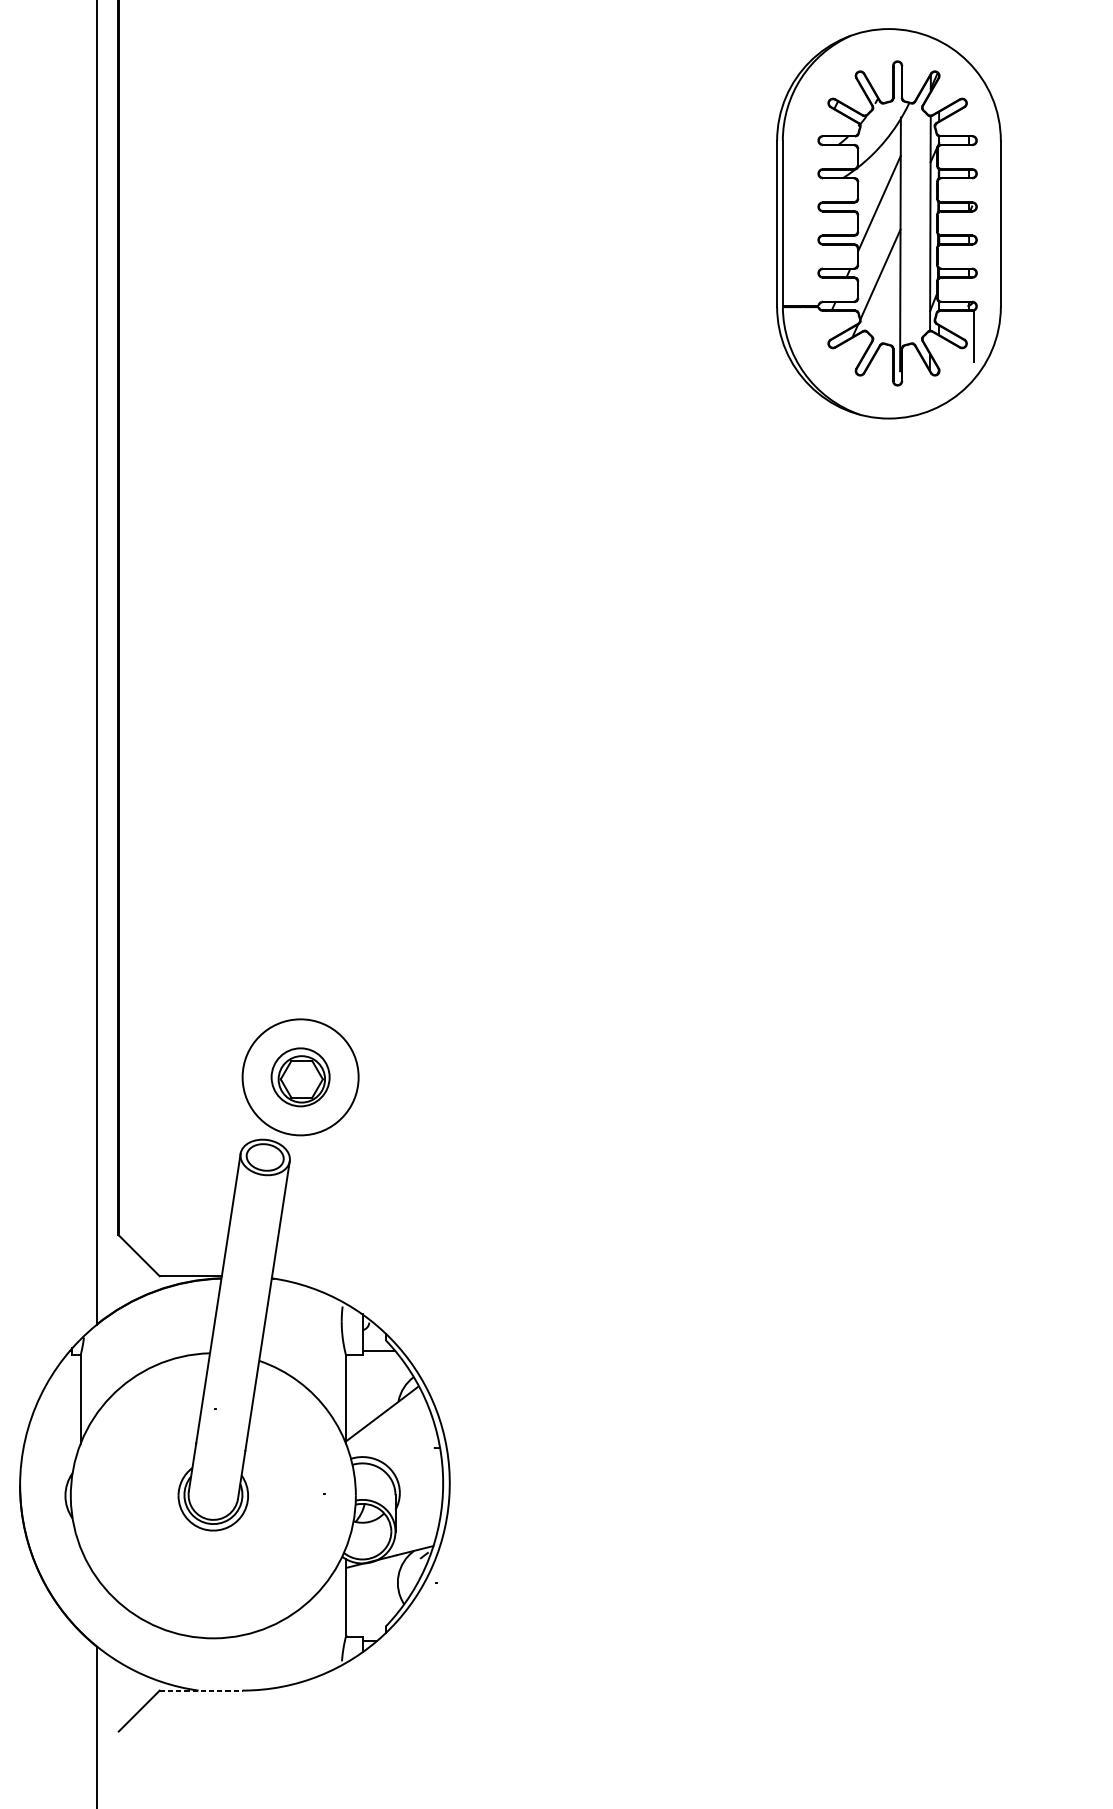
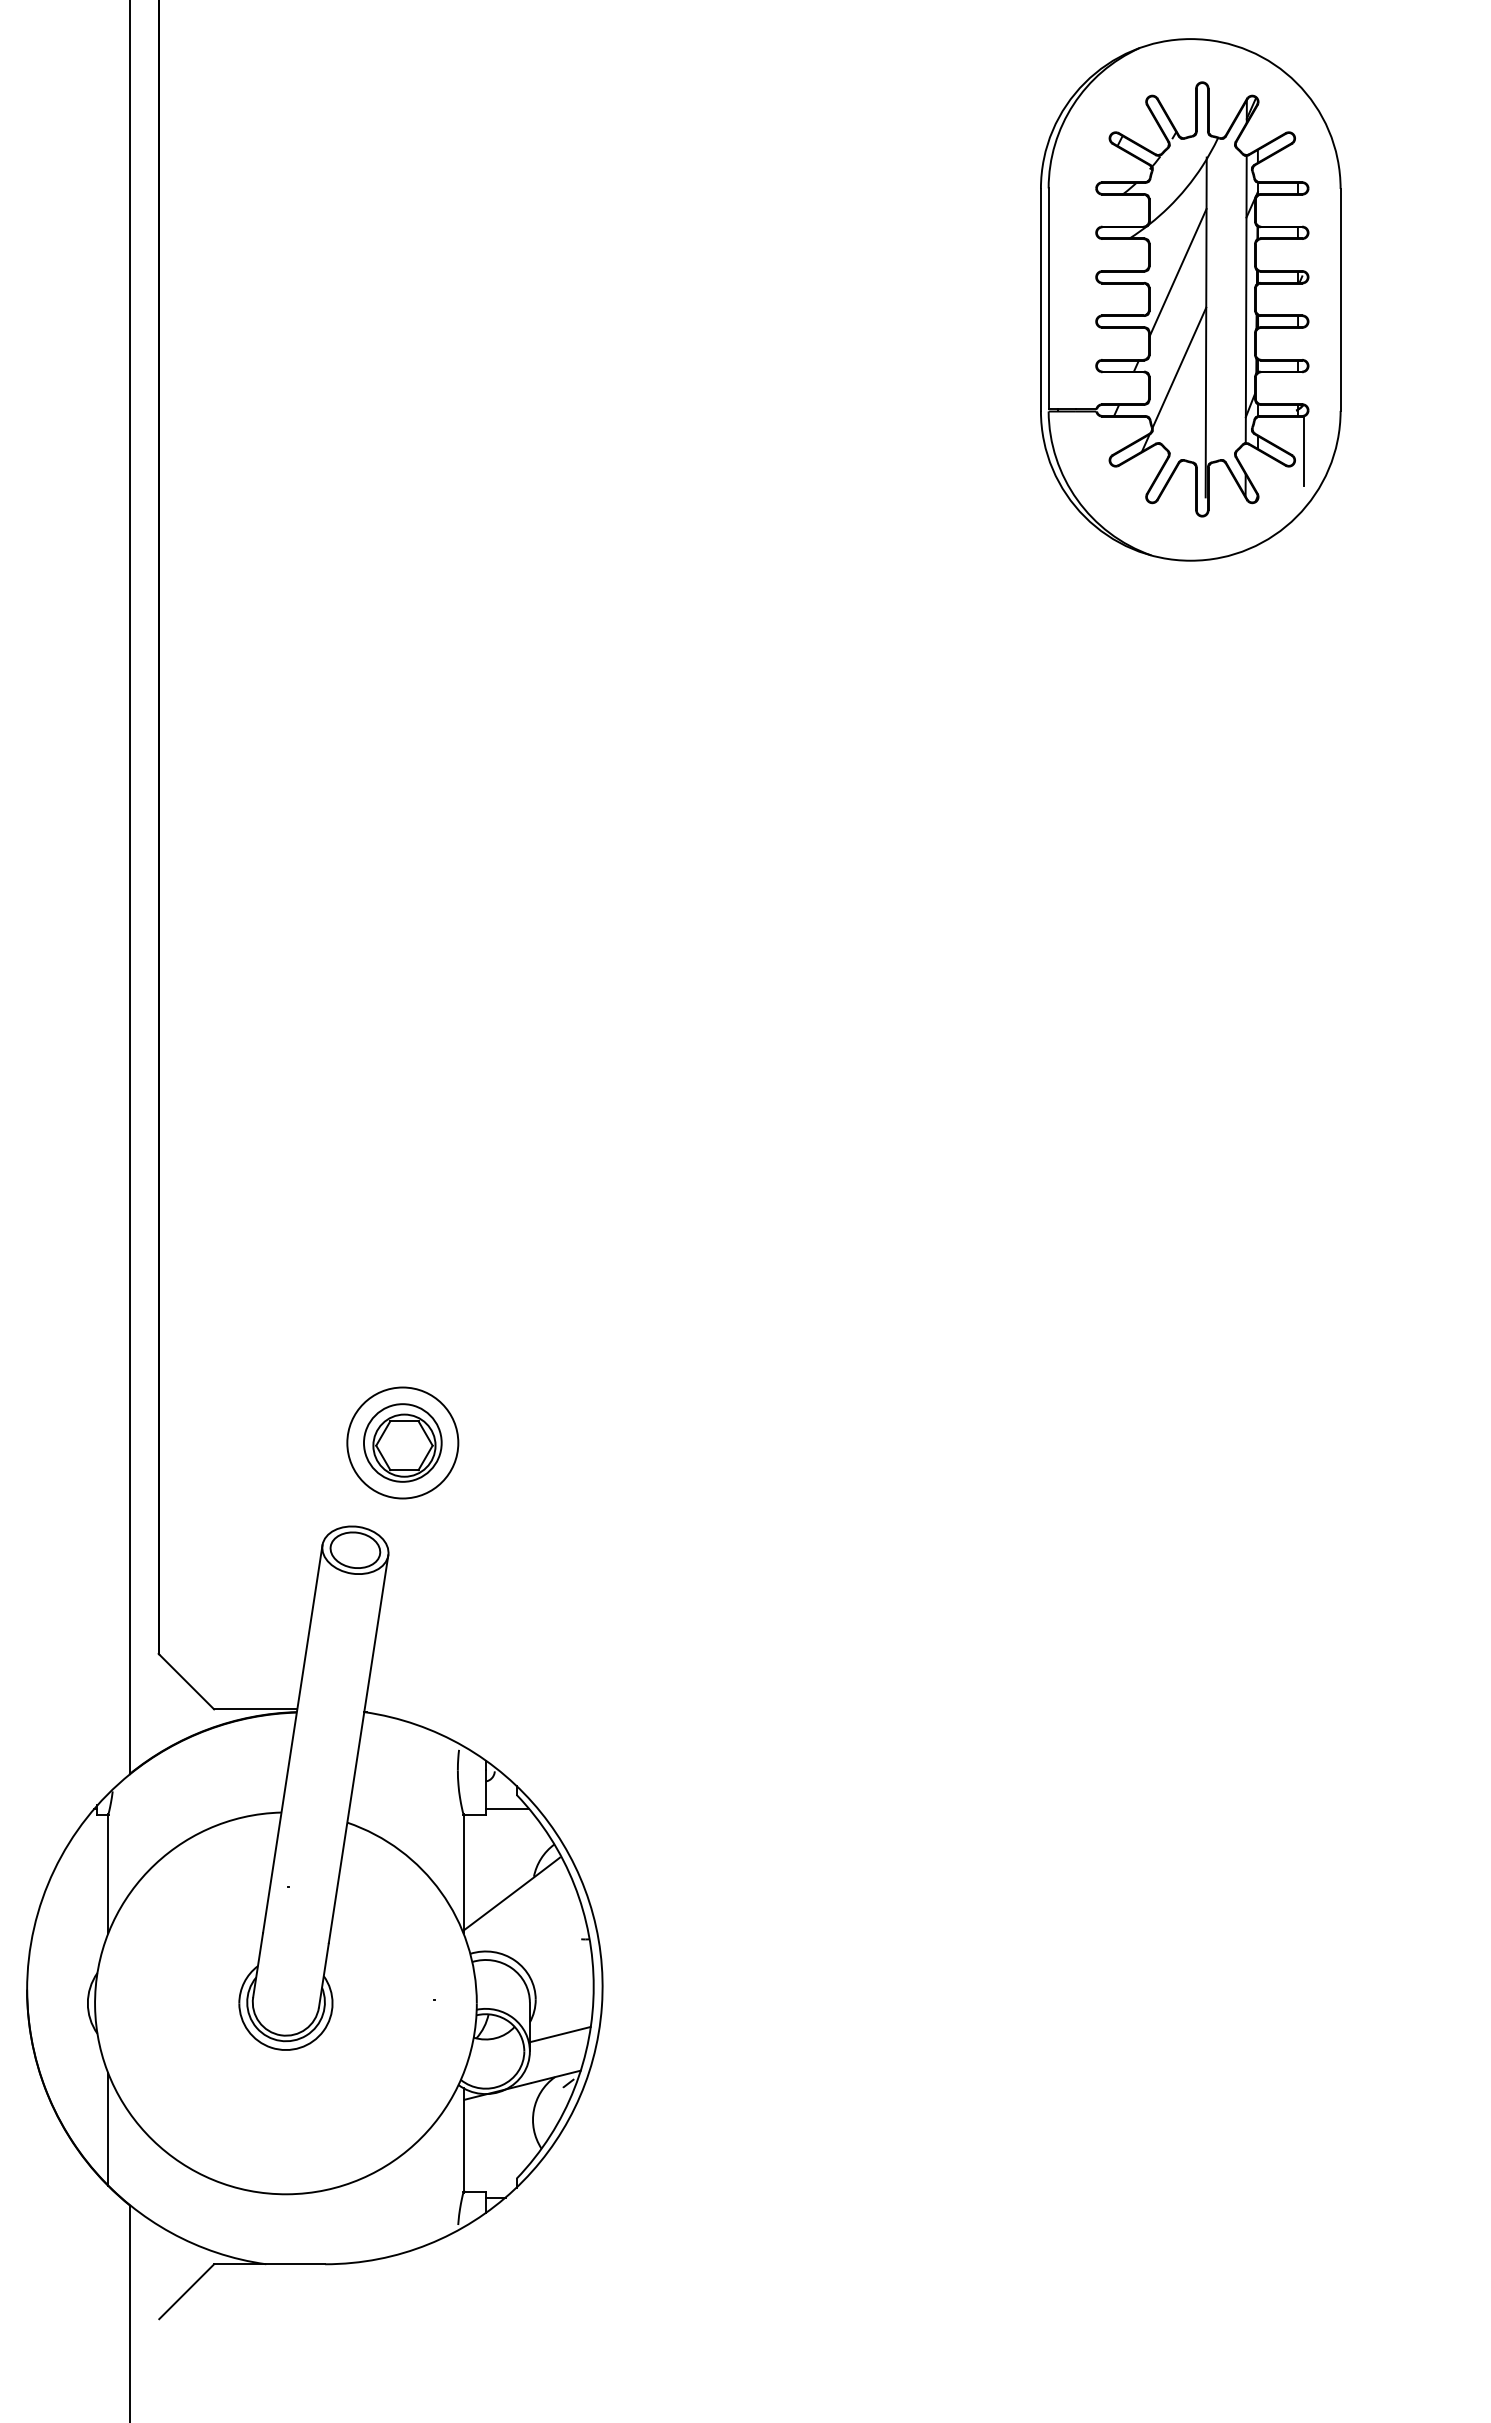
circle: (300, 1076) -> (402, 1442), size x0.71
line: (417, 1519) -> (559, 2034), added
line: (80, 1589) -> (108, 2129), added
line: (201, 1690) -> (270, 2264), dashed -> solid

